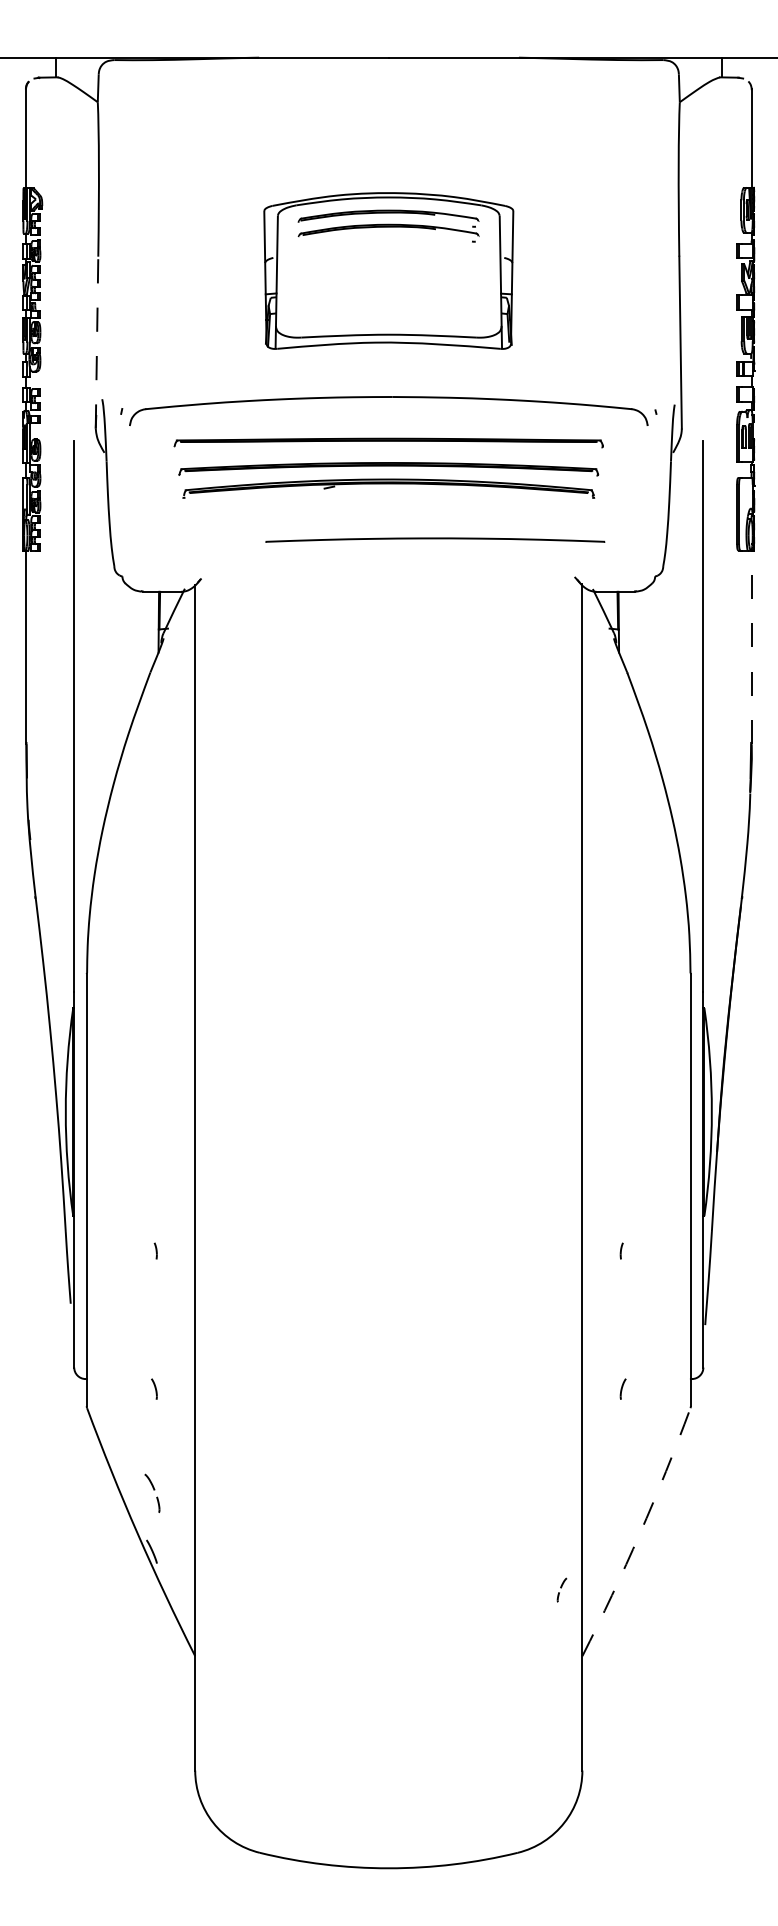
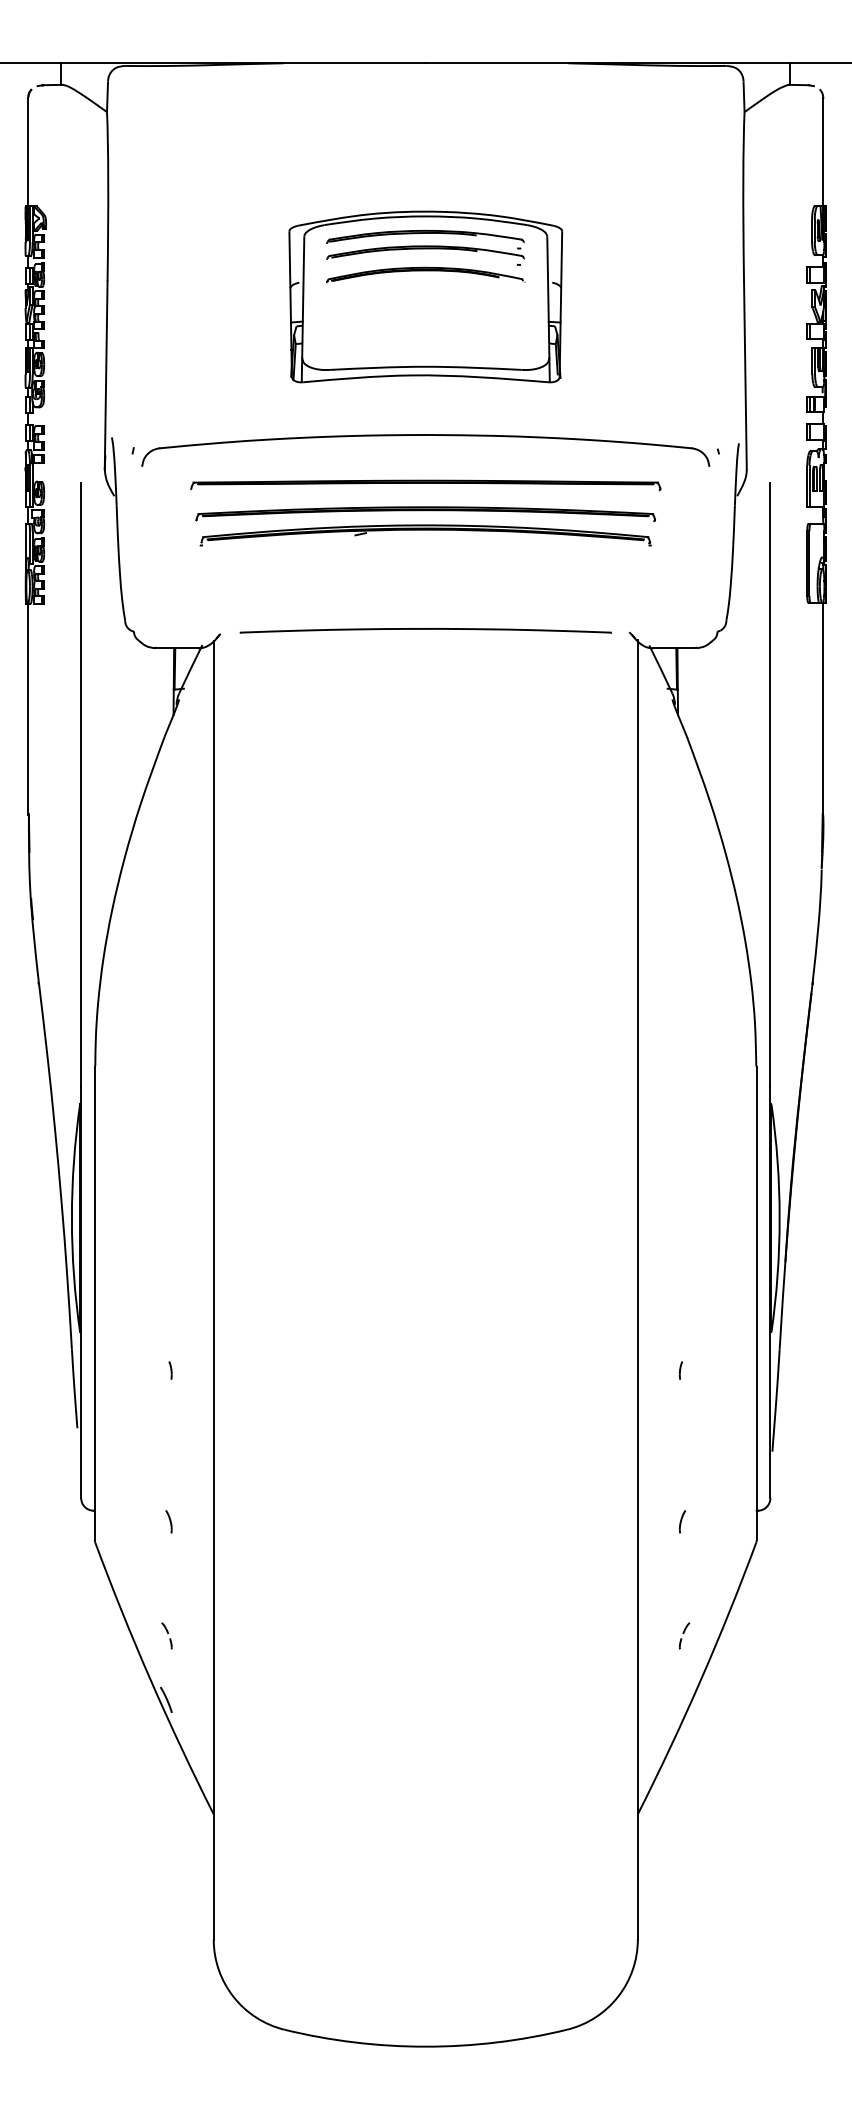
part: (388, 250) -> (425, 274), added
line: (97, 341) -> (106, 374), dashed -> solid
part: (435, 539) -> (425, 630), moved
line: (751, 647) -> (823, 709), dashed -> solid
part: (152, 1492) -> (166, 1635), size x0.62
arc: (639, 1534) -> (700, 1680), dashed -> solid
part: (561, 1589) -> (684, 1635), moved

